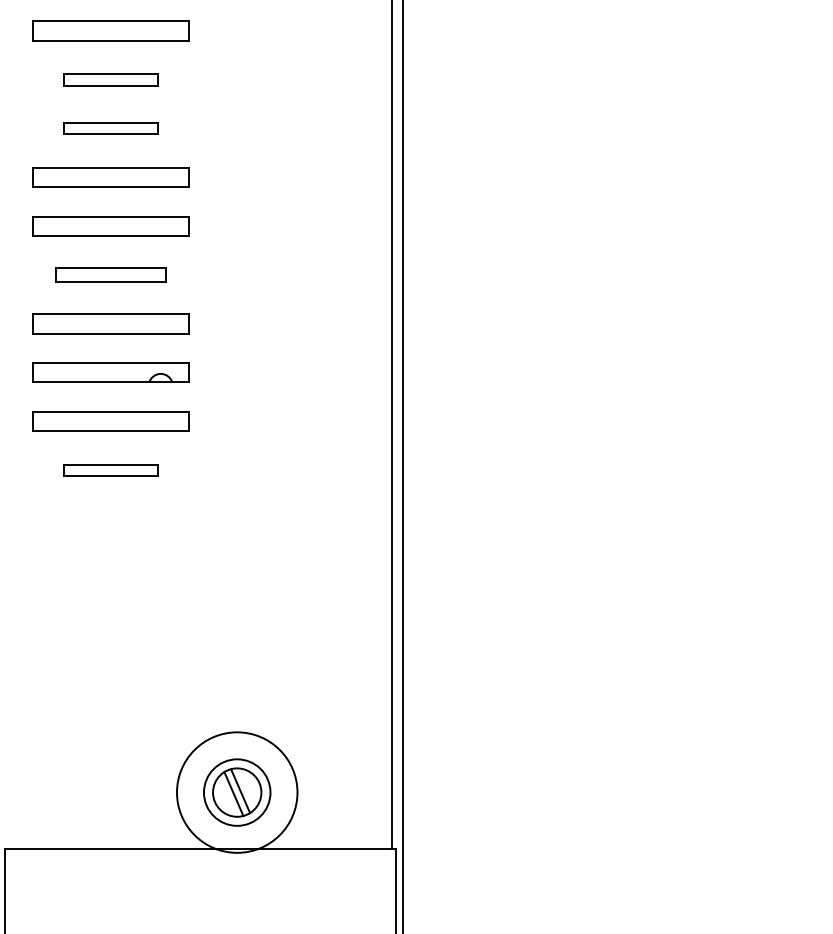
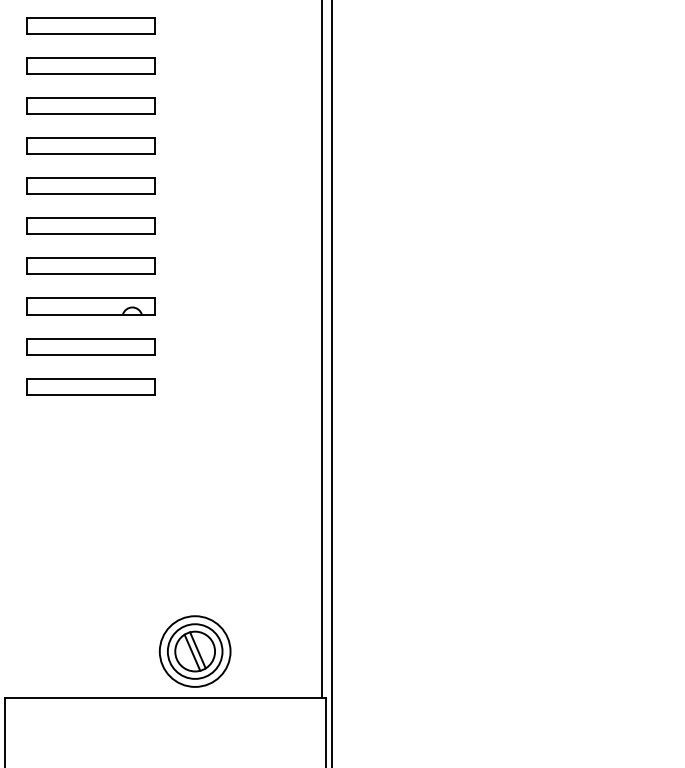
part: (110, 79) -> (91, 65), size x1.67
part: (110, 128) -> (91, 105), size x1.67
part: (110, 274) -> (91, 225), size x1.43
part: (110, 470) -> (91, 386), size x1.67
circle: (237, 792) -> (195, 651), size x0.71

